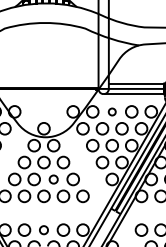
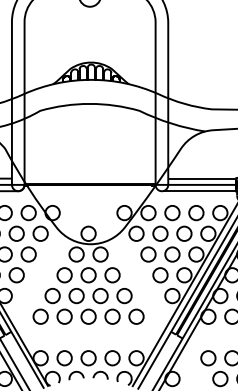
circle: (112, 112) -> (172, 213), size x1.67
circle: (53, 179) -> (100, 296), size x1.43
circle: (43, 230) -> (88, 358), size x1.43

